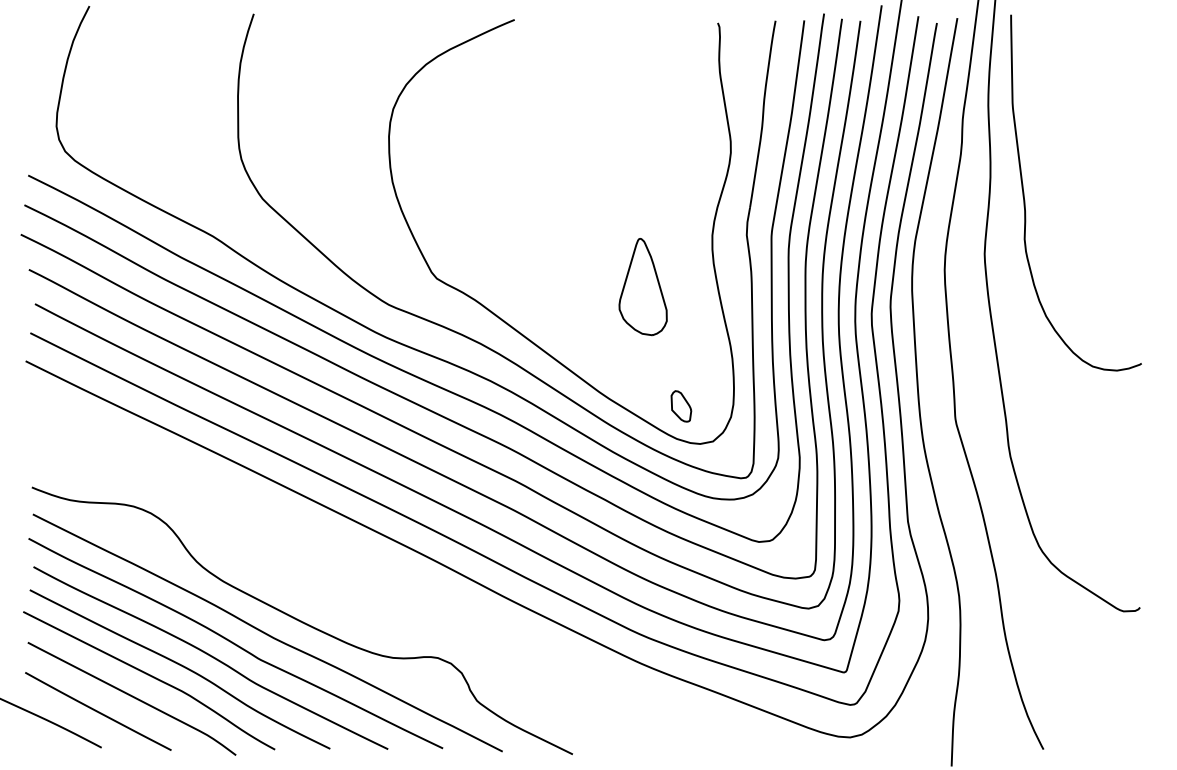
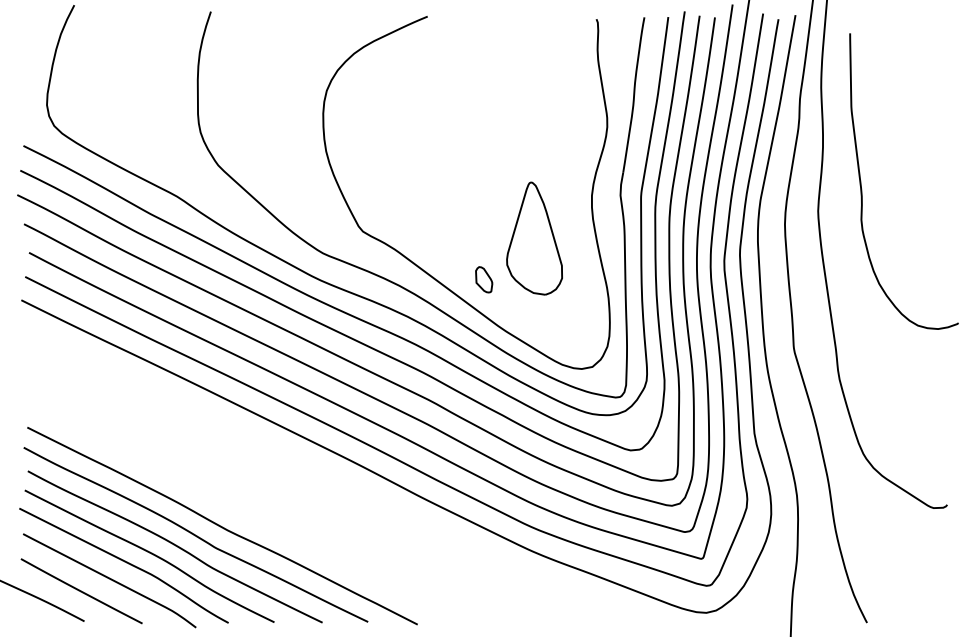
curve: (1025, 202) -> (862, 189), moved
part: (642, 286) -> (533, 238), size x1.4
part: (681, 406) -> (484, 279), moved
curve: (301, 620) -> (250, 515), removed

